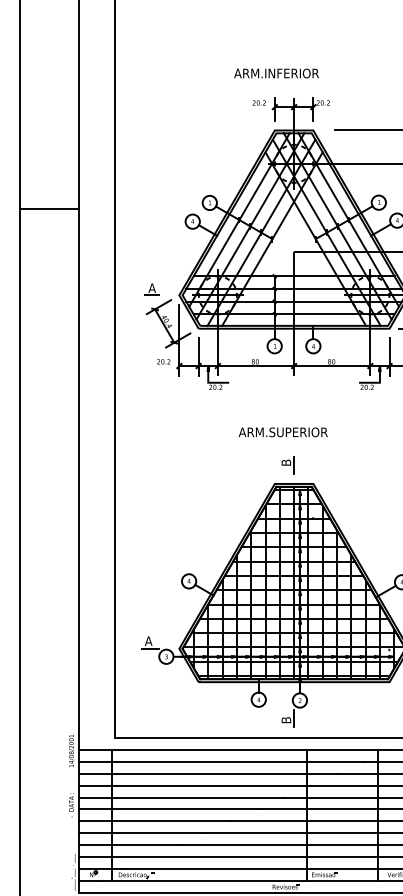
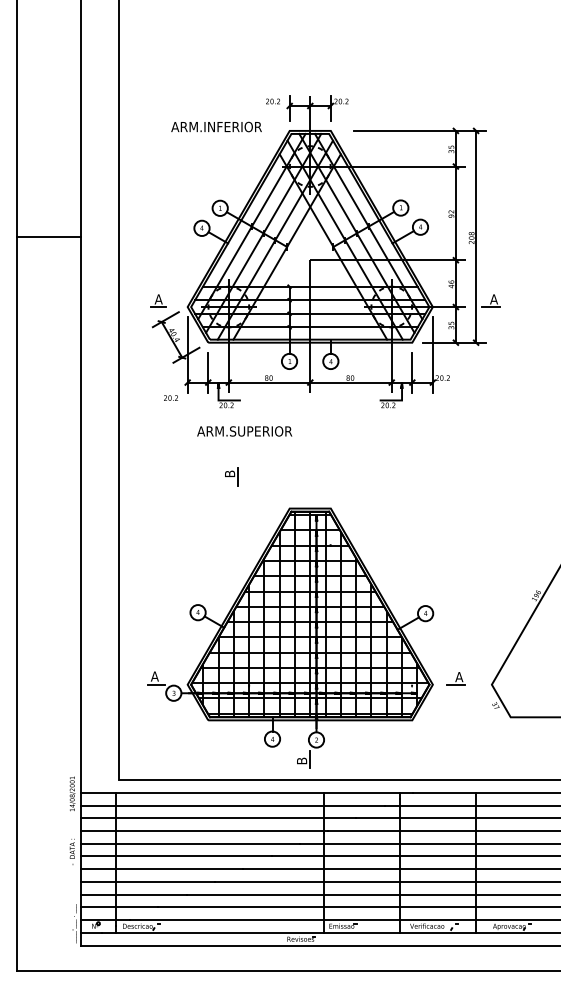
text: (276, 73) -> (216, 126), moved
line: (49, 208) -> (48, 236), moved
text: (163, 361) -> (170, 397), moved
text: (283, 432) -> (244, 431), moved
part: (287, 465) -> (231, 476), moved

